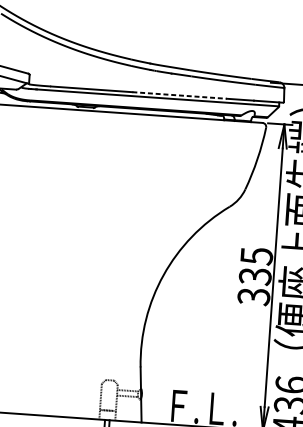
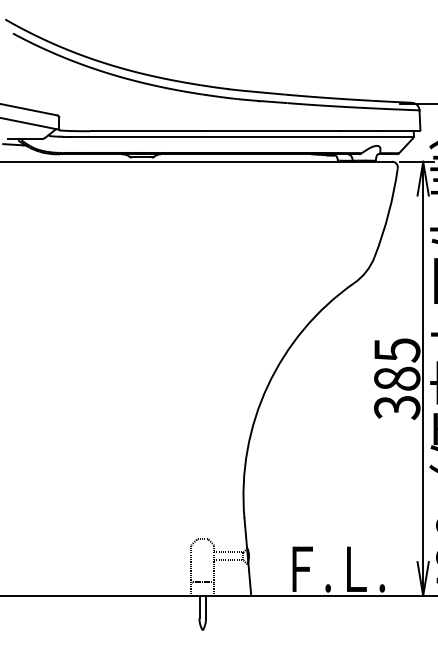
line: (179, 95) -> (272, 131), dashed -> solid
text: (255, 276) -> (397, 378), 335 -> 385

